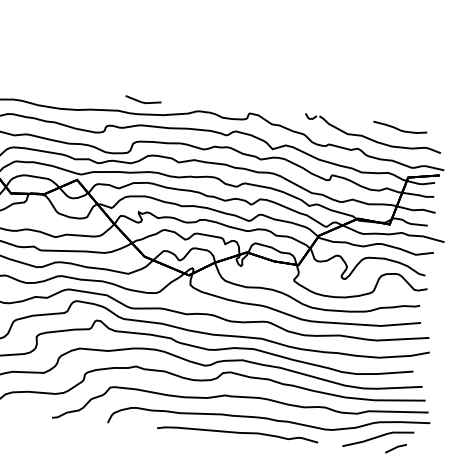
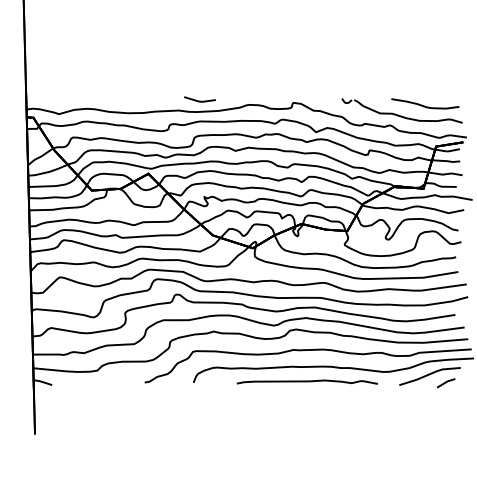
part: (400, 127) -> (425, 103), size x1.43

